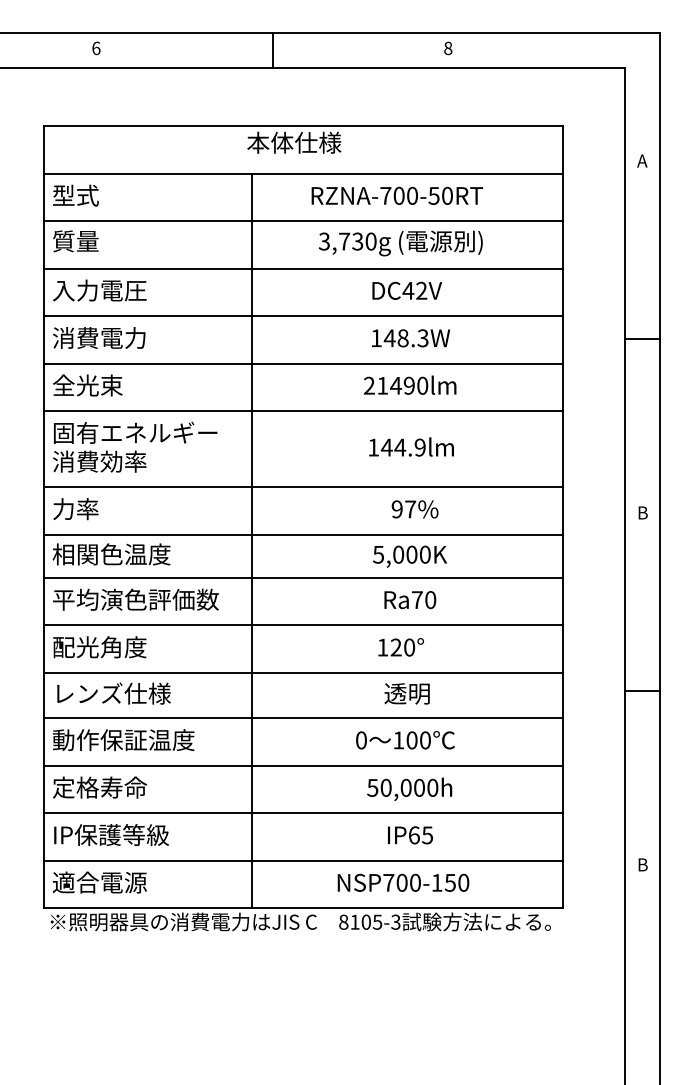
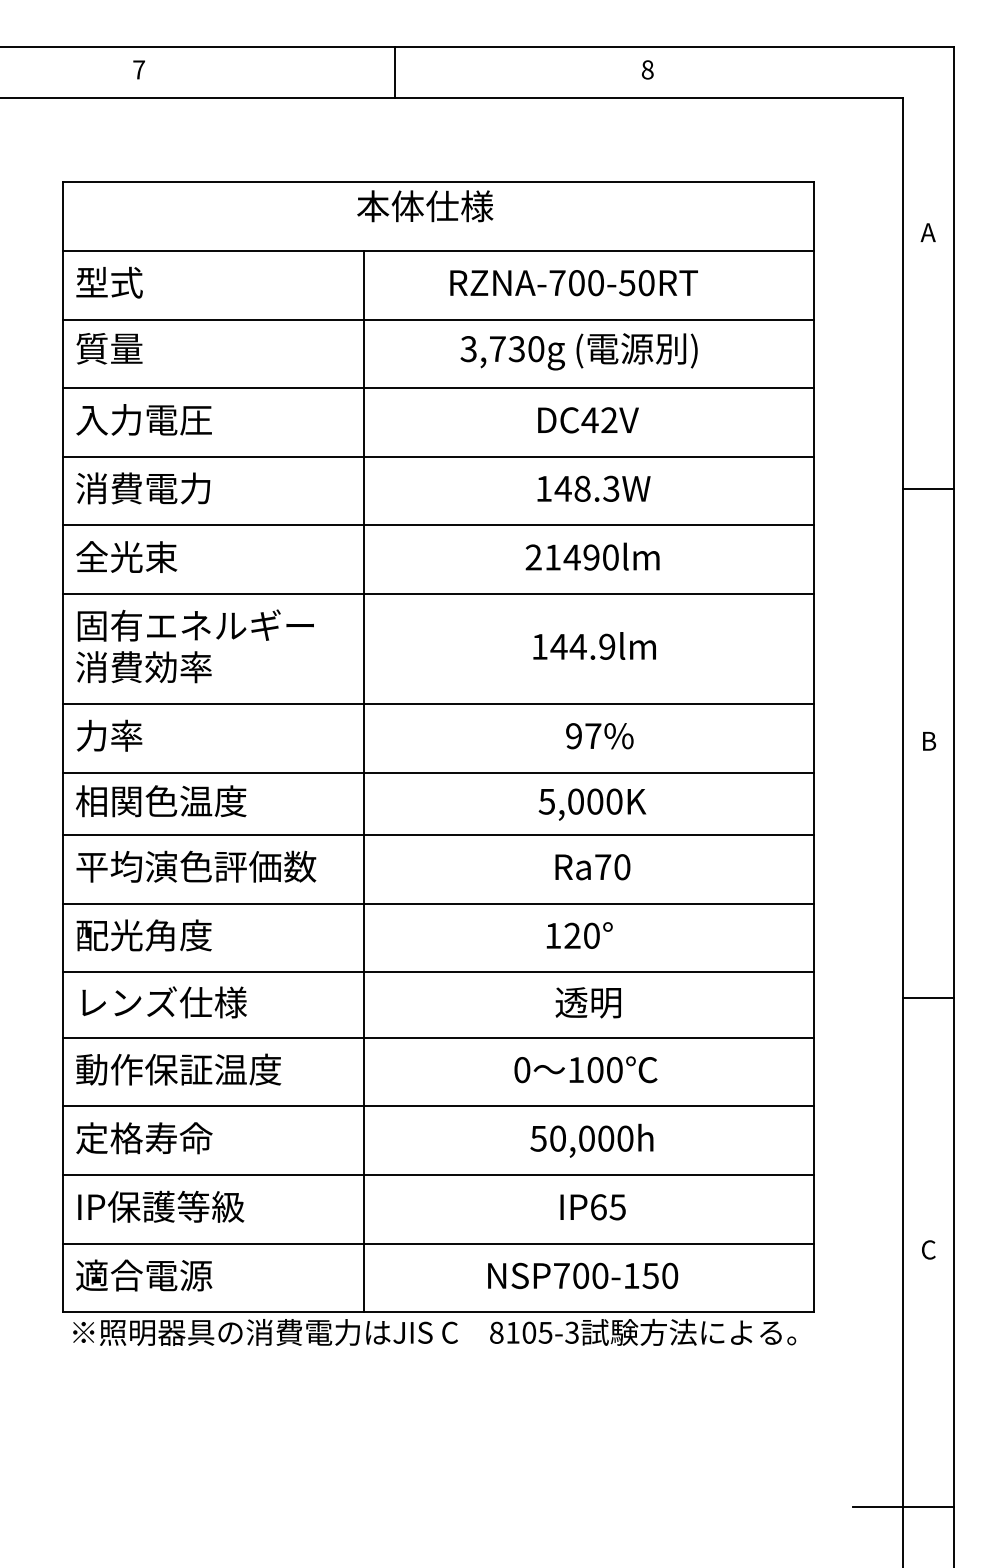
text: (96, 48) -> (139, 70), 6 -> 7
text: (642, 864) -> (928, 1249), B -> C
line: (625, 1042) -> (903, 1506), added

